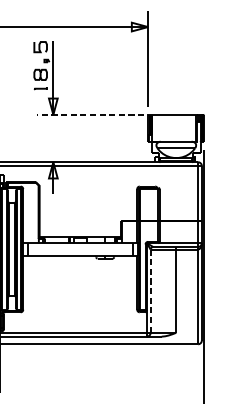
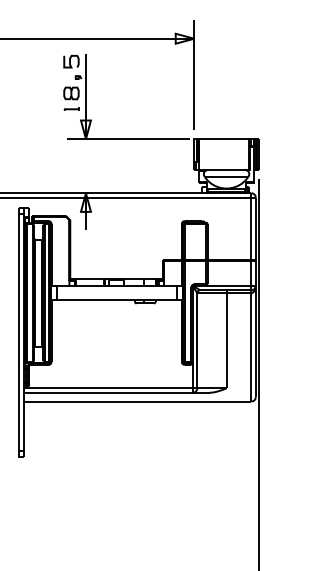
line: (90, 115) -> (128, 139), dashed -> solid
line: (150, 290) -> (197, 340), dashed -> solid

